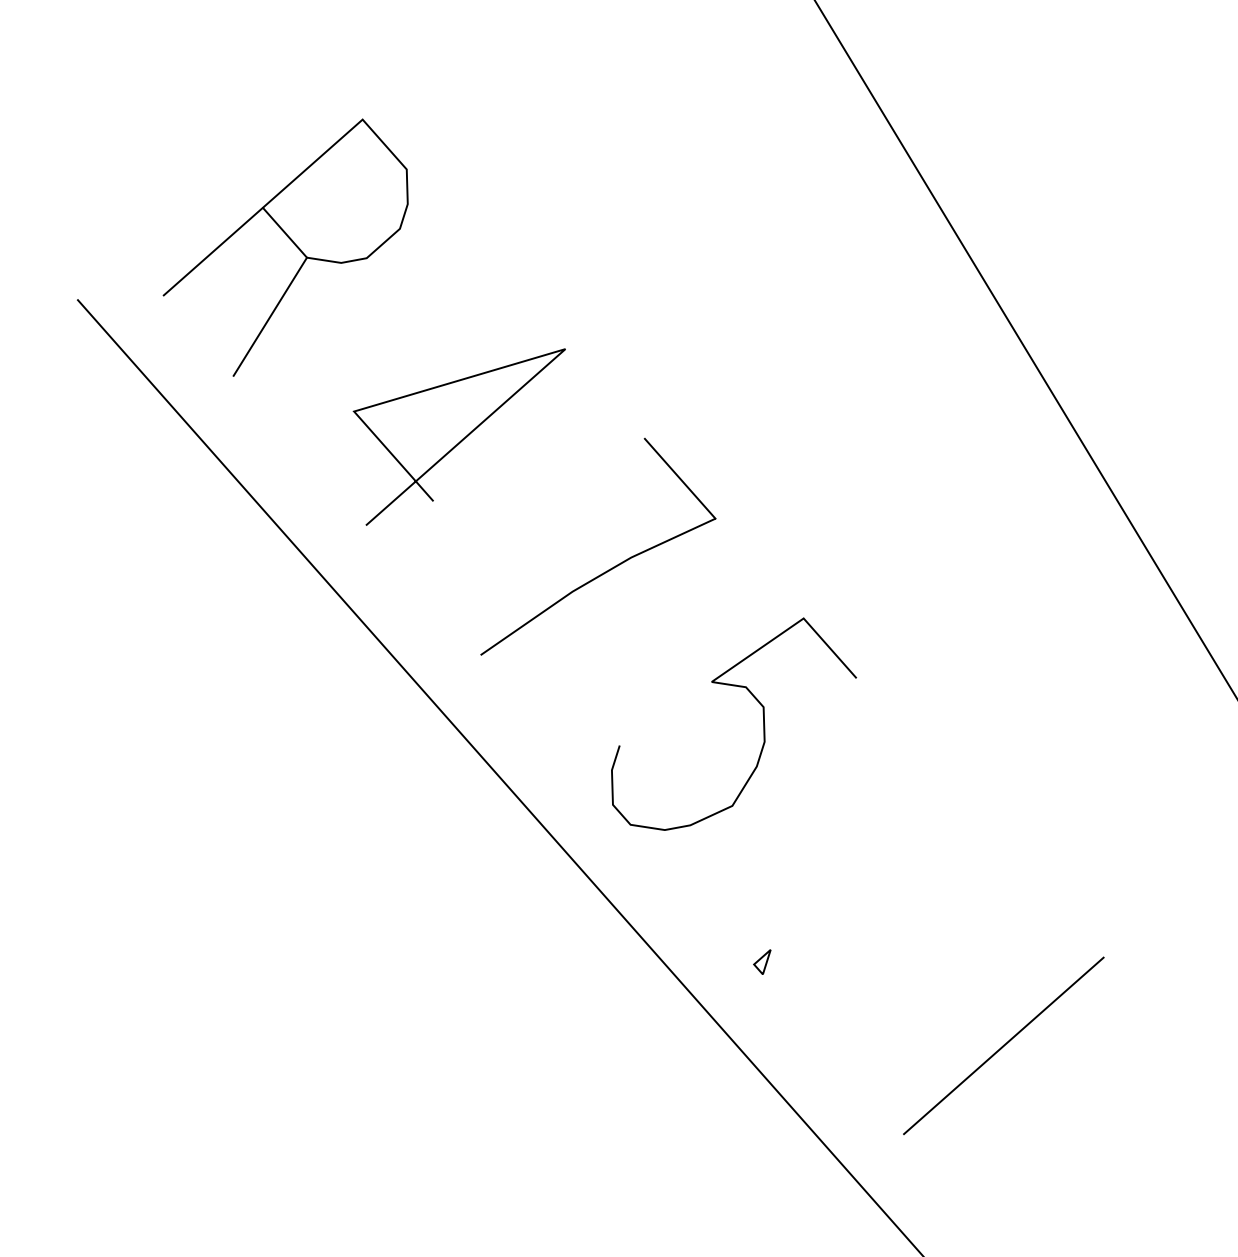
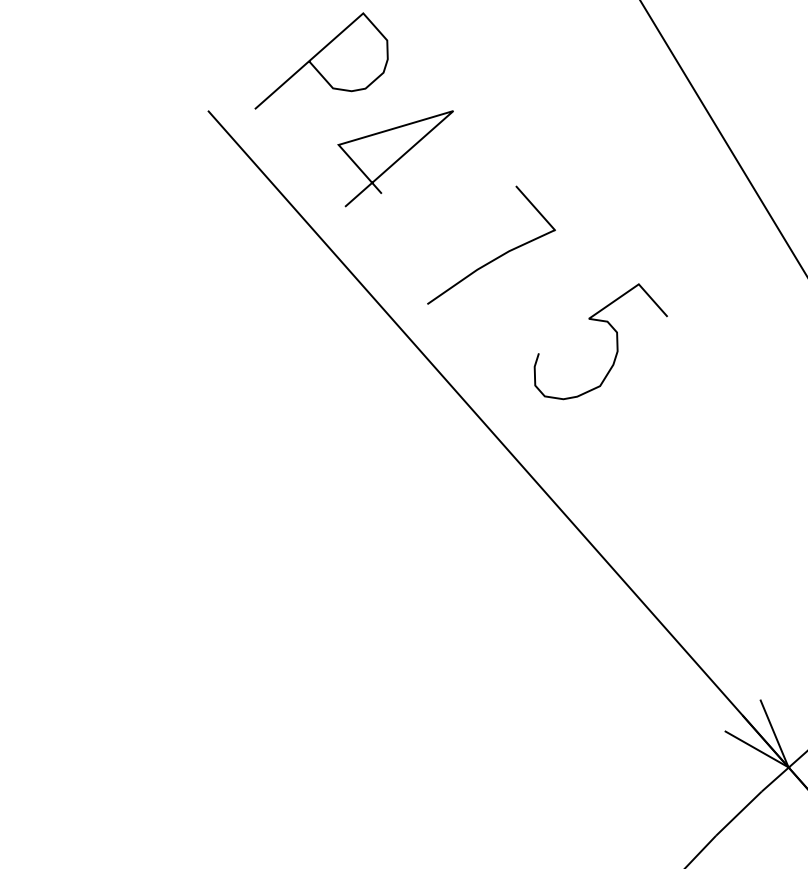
line: (270, 316) -> (313, 120), removed
line: (462, 438) -> (397, 159), moved
curve: (762, 723) -> (616, 341), moved
part: (760, 961) -> (579, 470), removed
line: (1003, 1045) -> (711, 516), removed

